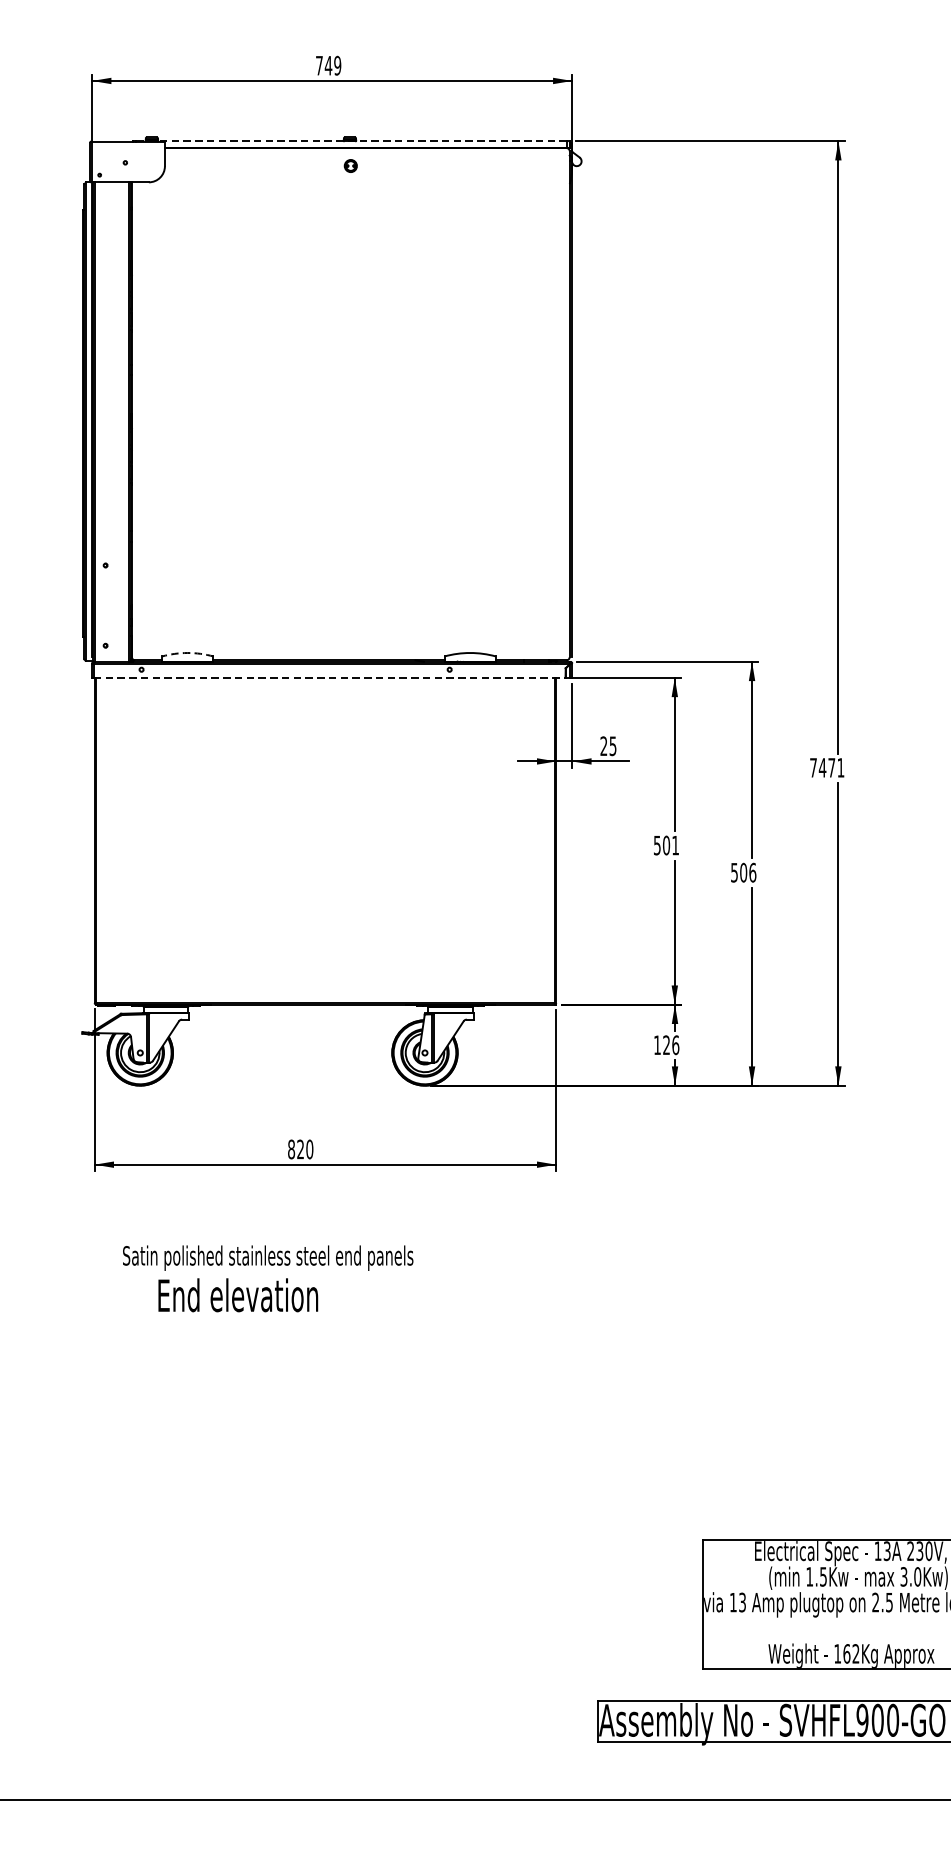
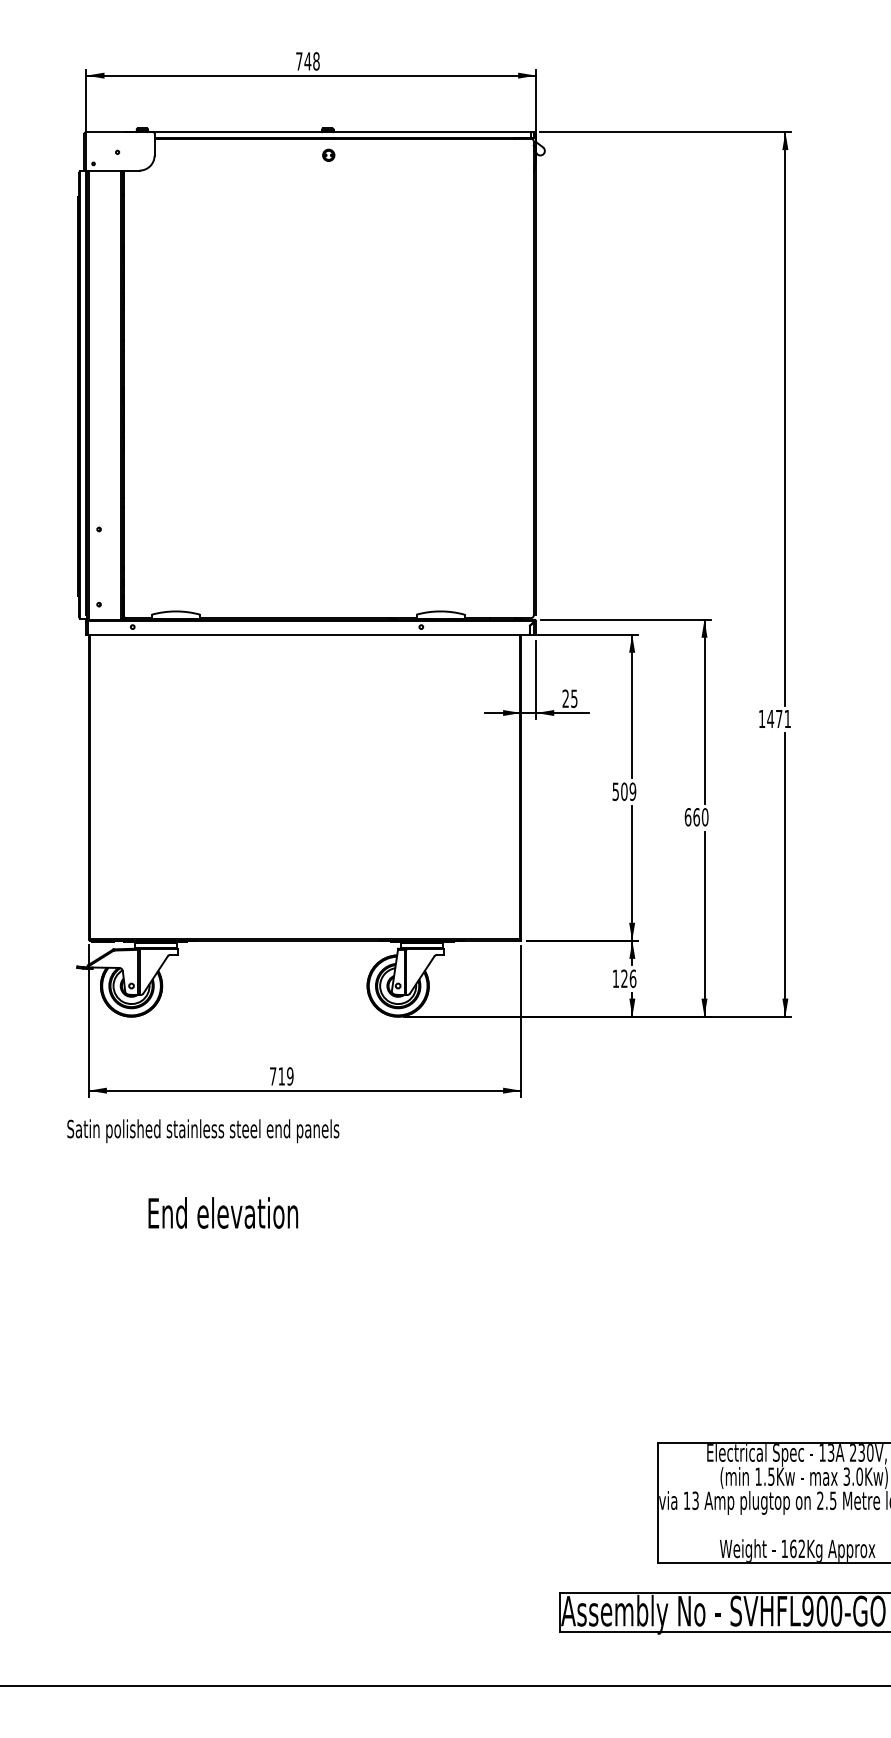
text: (337, 65) -> (316, 61), 749 -> 748
line: (351, 141) -> (329, 132), dashed -> solid
arc: (188, 653) -> (176, 611), dashed -> solid
line: (330, 677) -> (309, 634), dashed -> solid
text: (813, 767) -> (762, 718), 7471 -> 1471
text: (675, 845) -> (632, 791), 501 -> 509
text: (743, 873) -> (696, 817), 506 -> 660
text: (300, 1149) -> (281, 1076), 820 -> 719
text: (268, 1258) -> (203, 1131), moved

